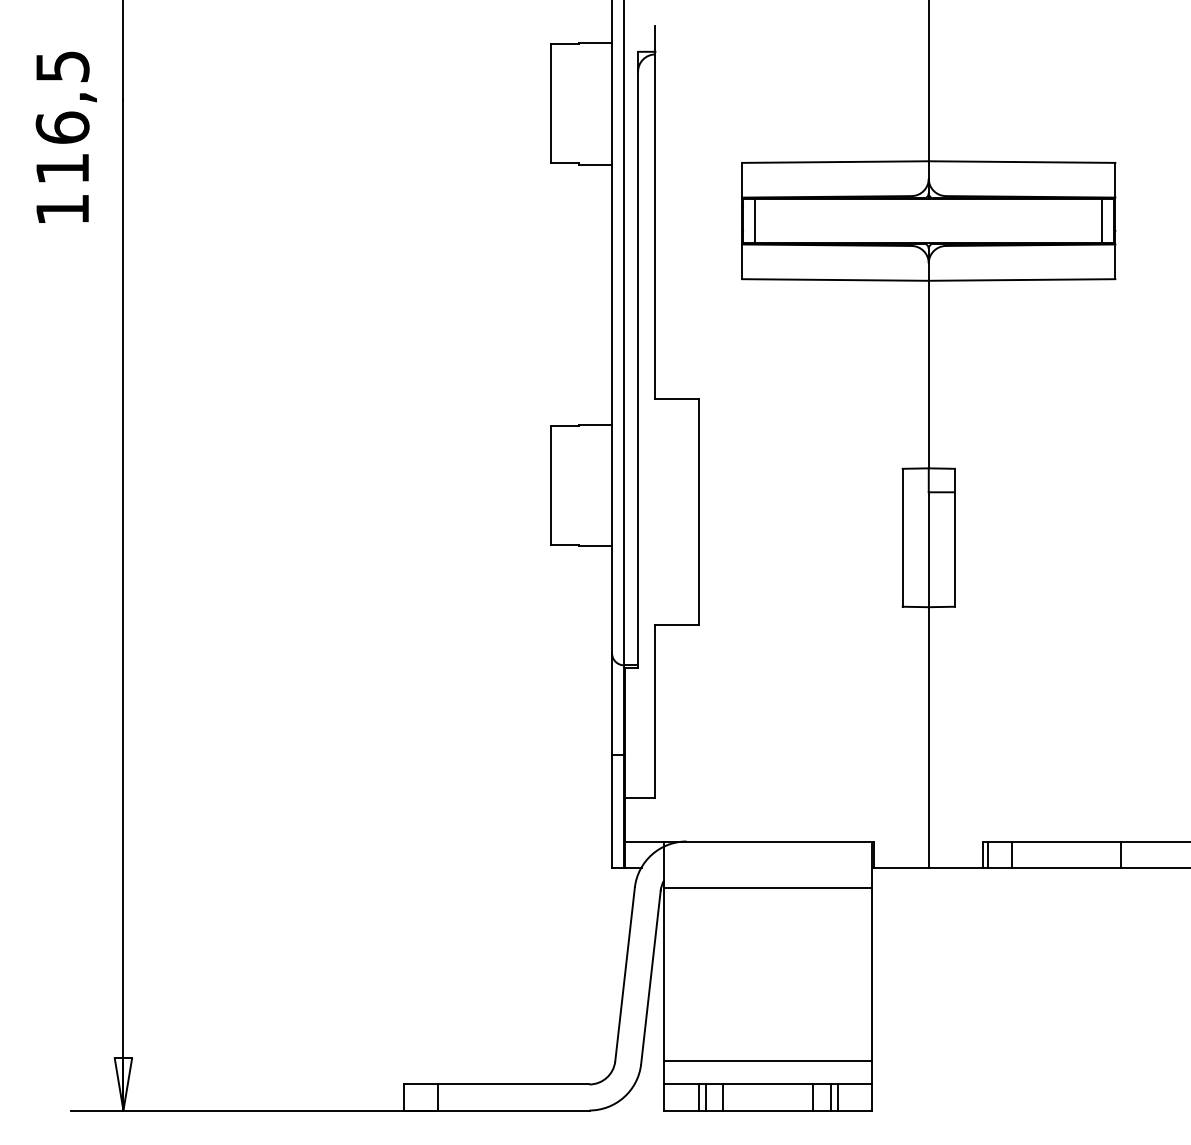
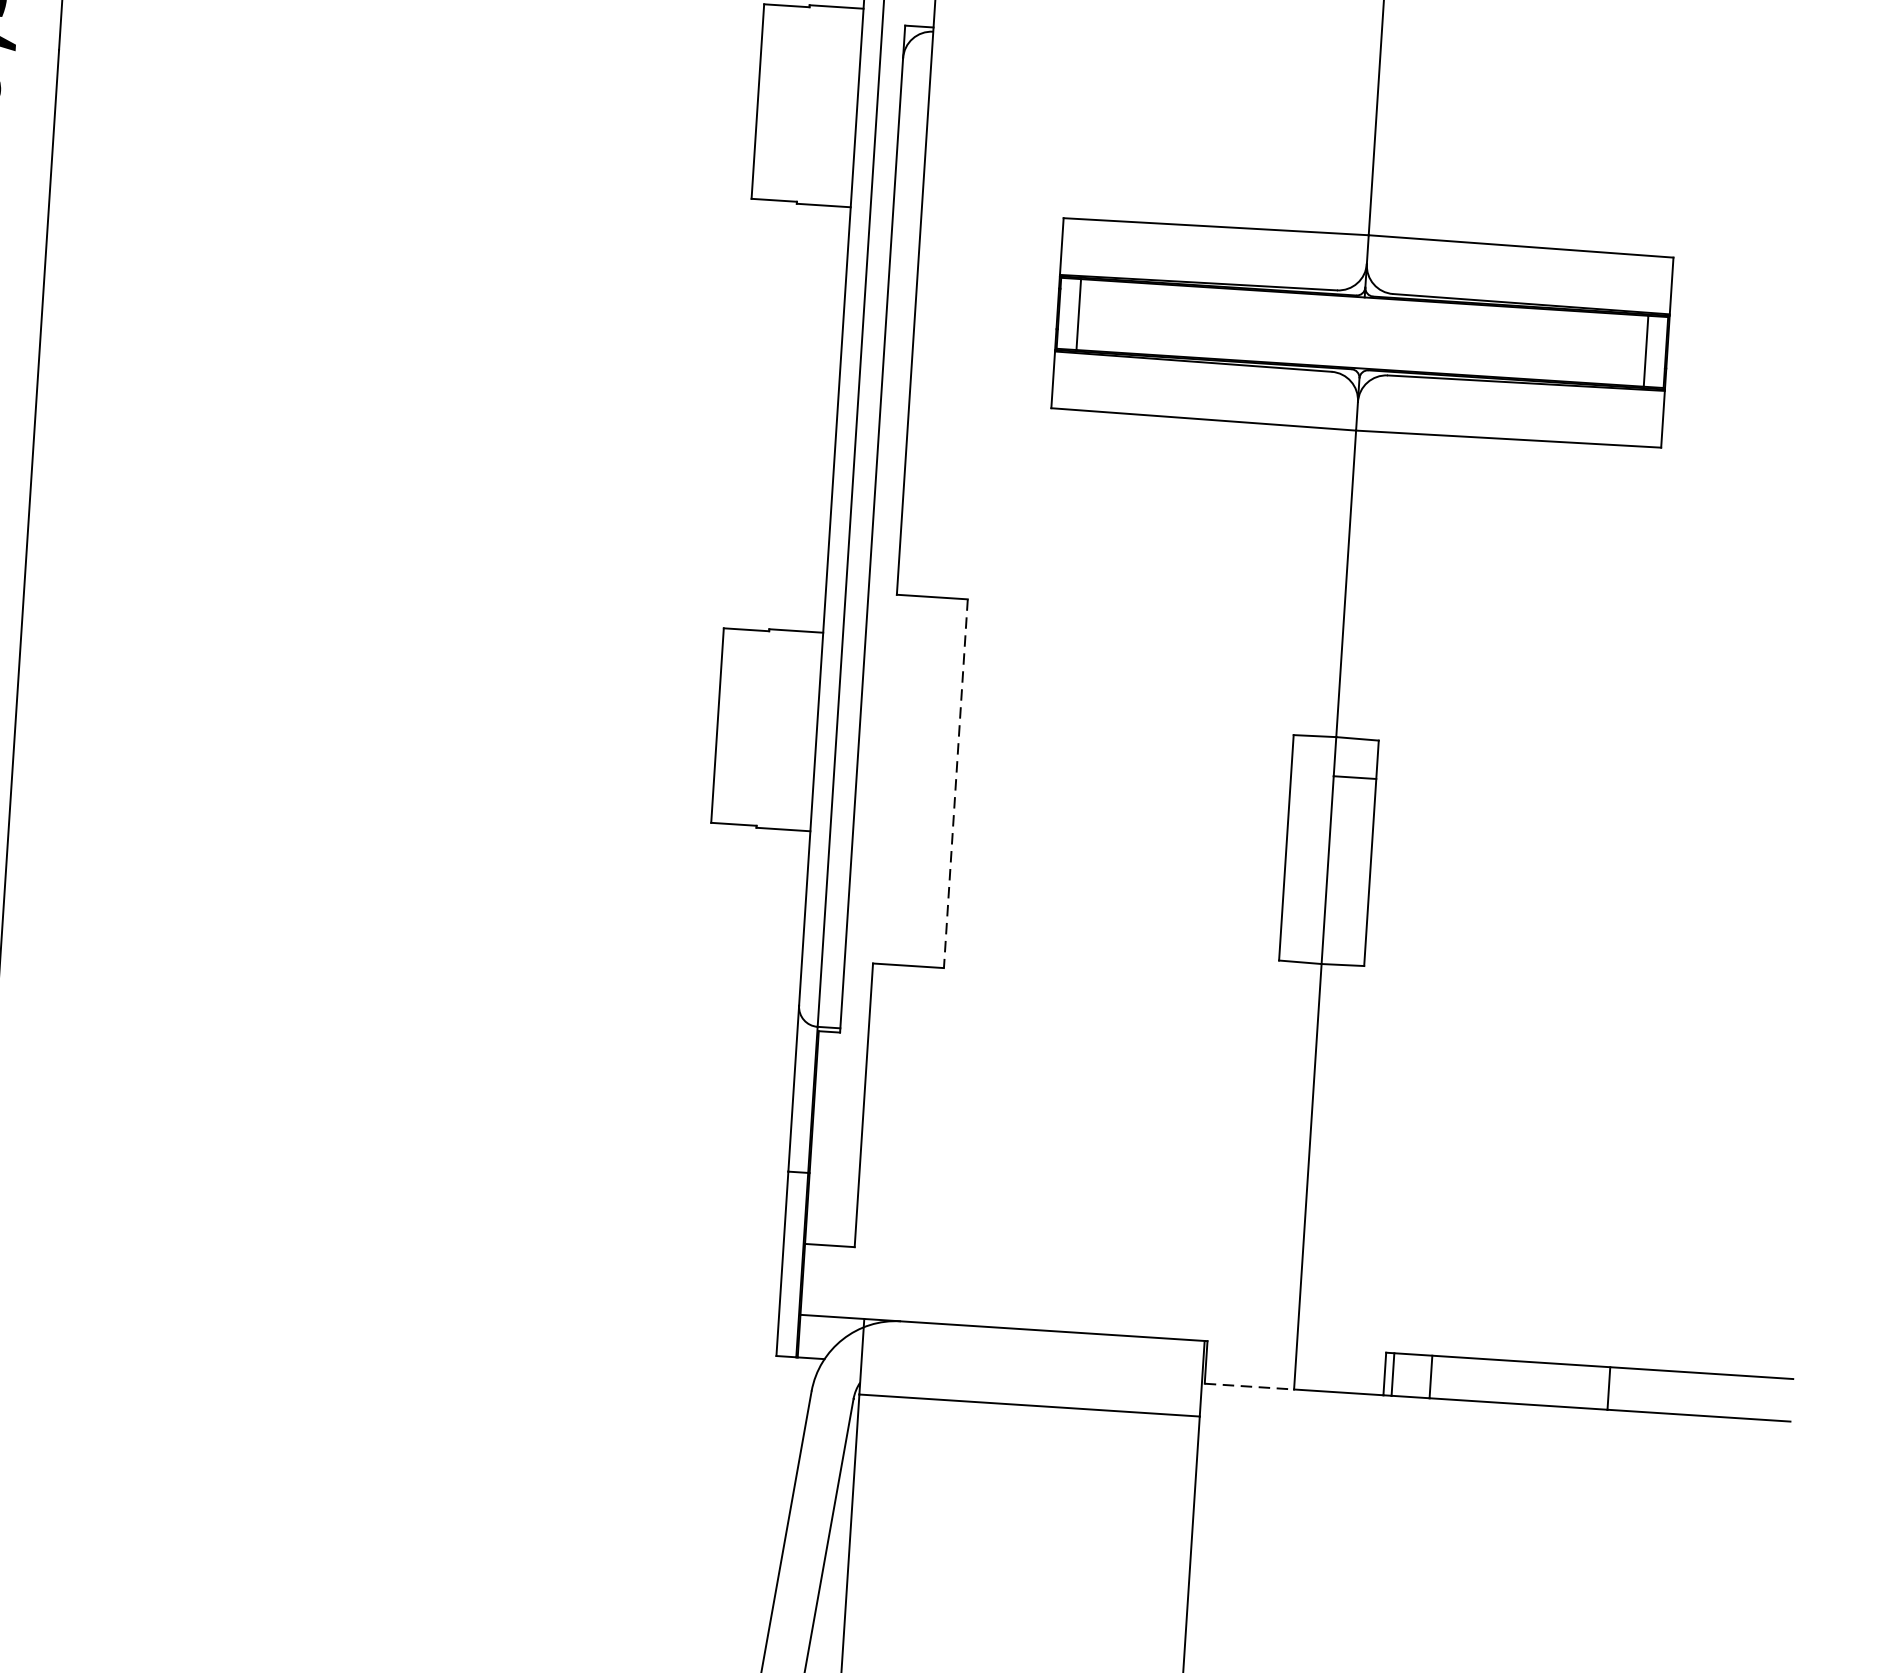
line: (698, 511) -> (955, 783), solid -> dashed
line: (901, 867) -> (1249, 1386), solid -> dashed

